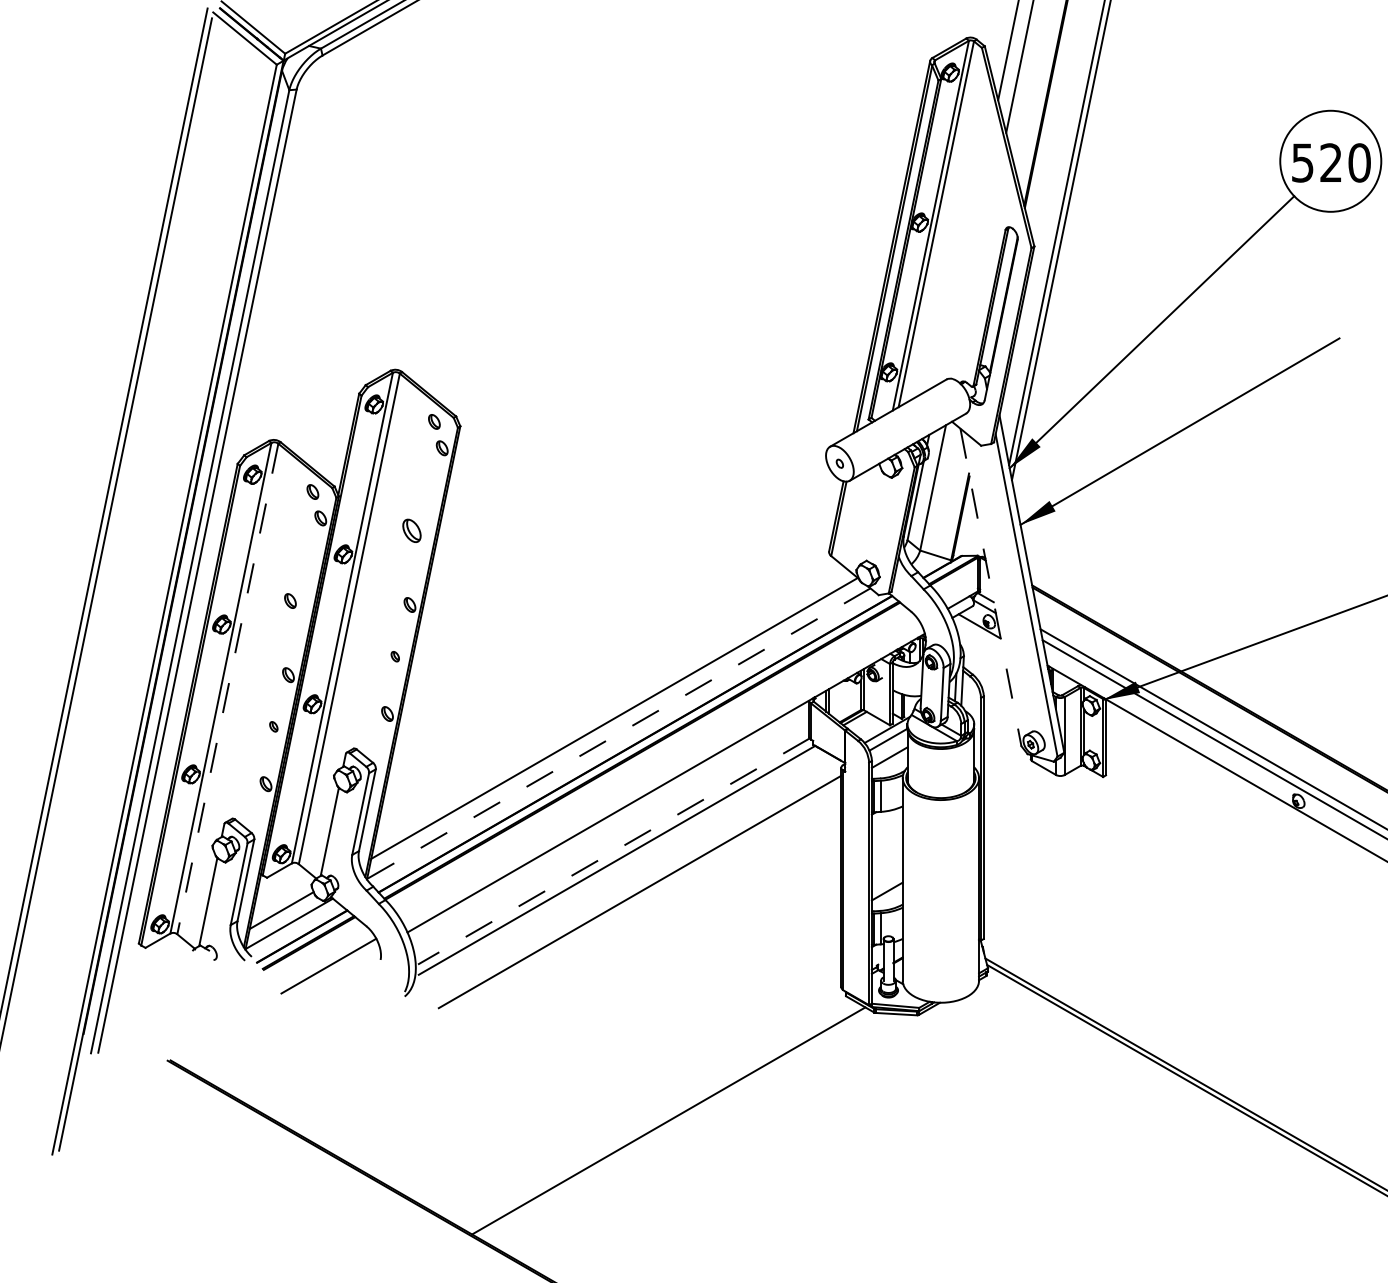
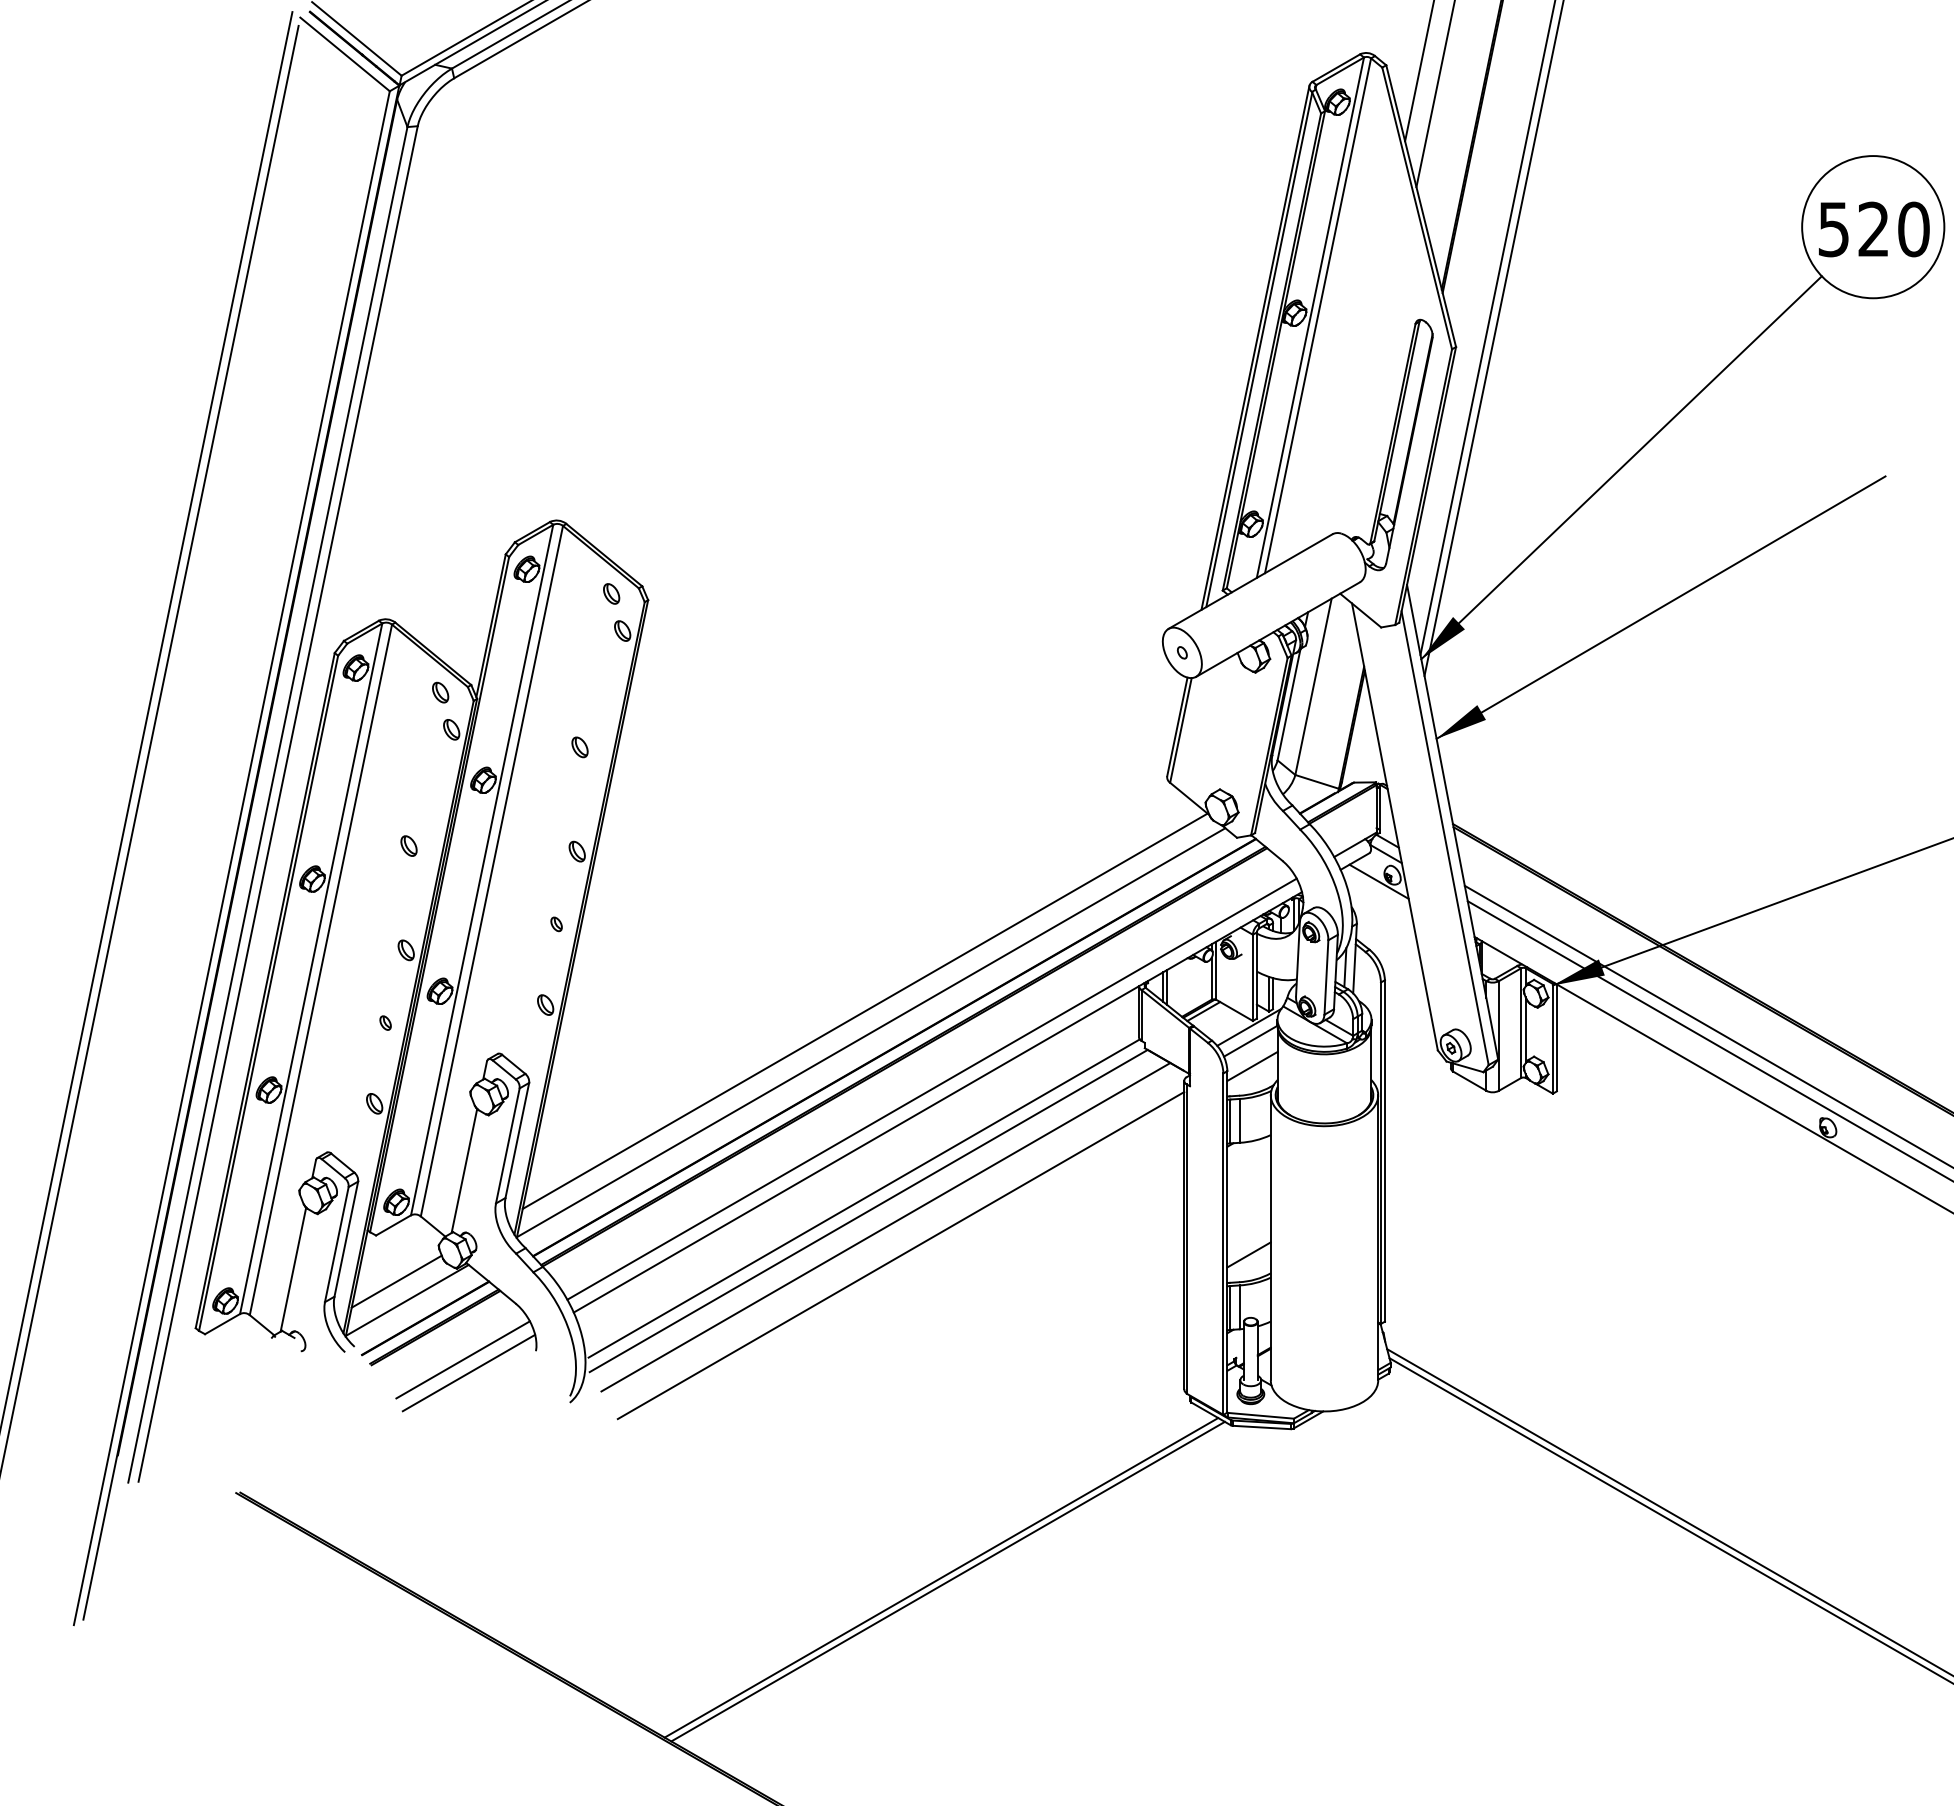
part: (411, 531) -> (579, 747), size x0.62
line: (990, 587) -> (1394, 826), dashed -> solid
line: (227, 689) -> (320, 970), dashed -> solid
line: (618, 733) -> (870, 1032), dashed -> solid
line: (661, 773) -> (931, 1088), added
line: (613, 851) -> (863, 1198), dashed -> solid
line: (628, 872) -> (885, 1227), added
line: (332, 975) -> (468, 1372), added
line: (673, 1123) -> (947, 1581), added

